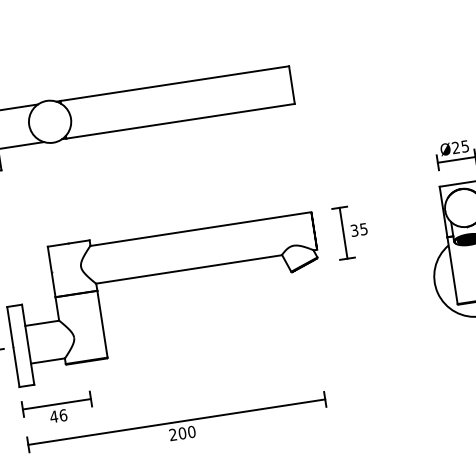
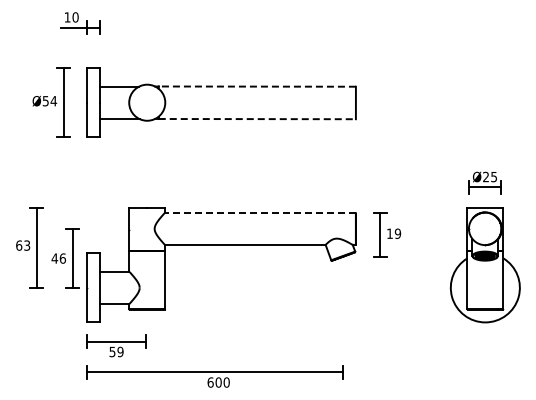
line: (174, 83) -> (257, 86), solid -> dashed
line: (180, 121) -> (257, 119), solid -> dashed
line: (200, 228) -> (260, 212), solid -> dashed
text: (359, 229) -> (394, 233), 35 -> 19
text: (58, 415) -> (116, 351), 46 -> 59
text: (173, 434) -> (210, 382), 200 -> 600

